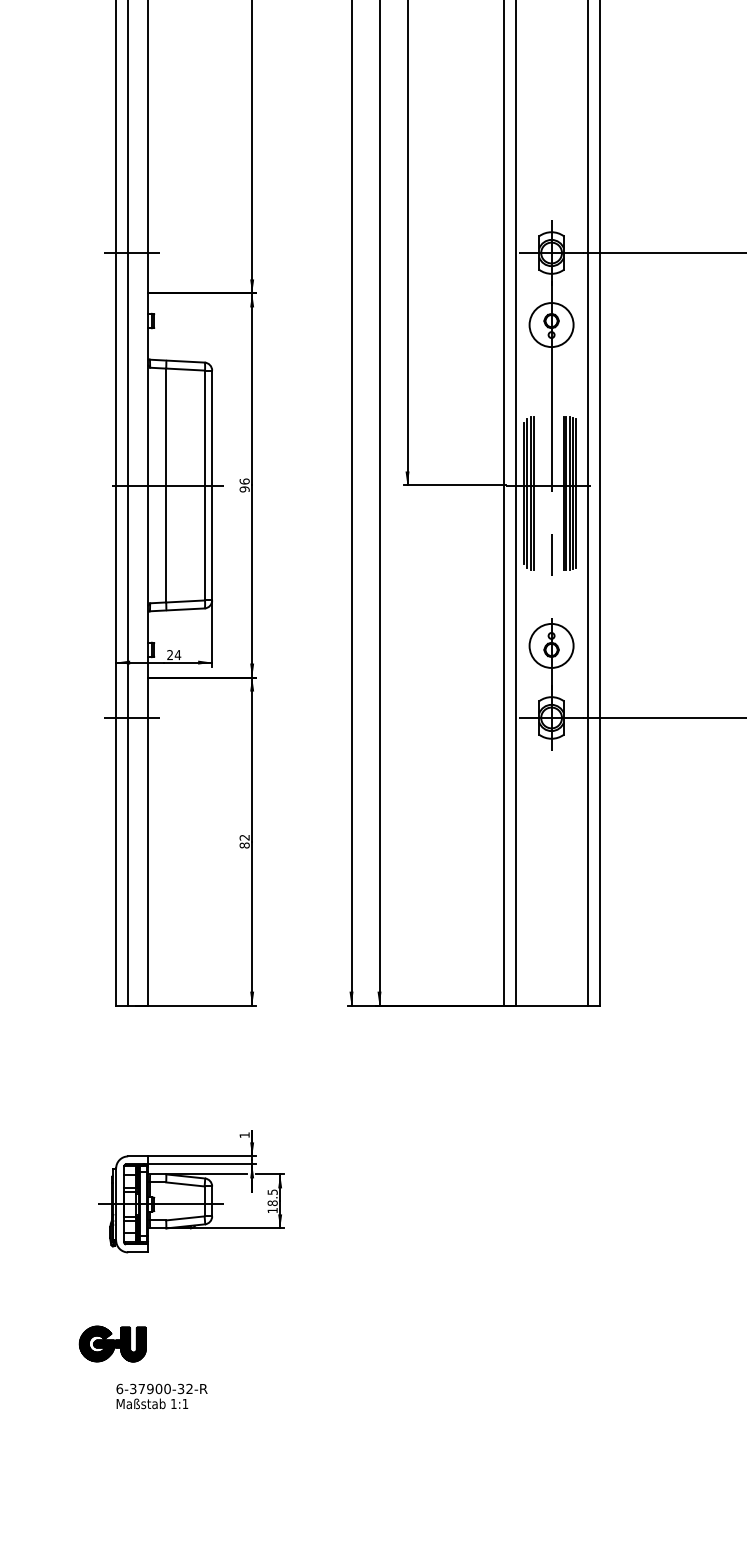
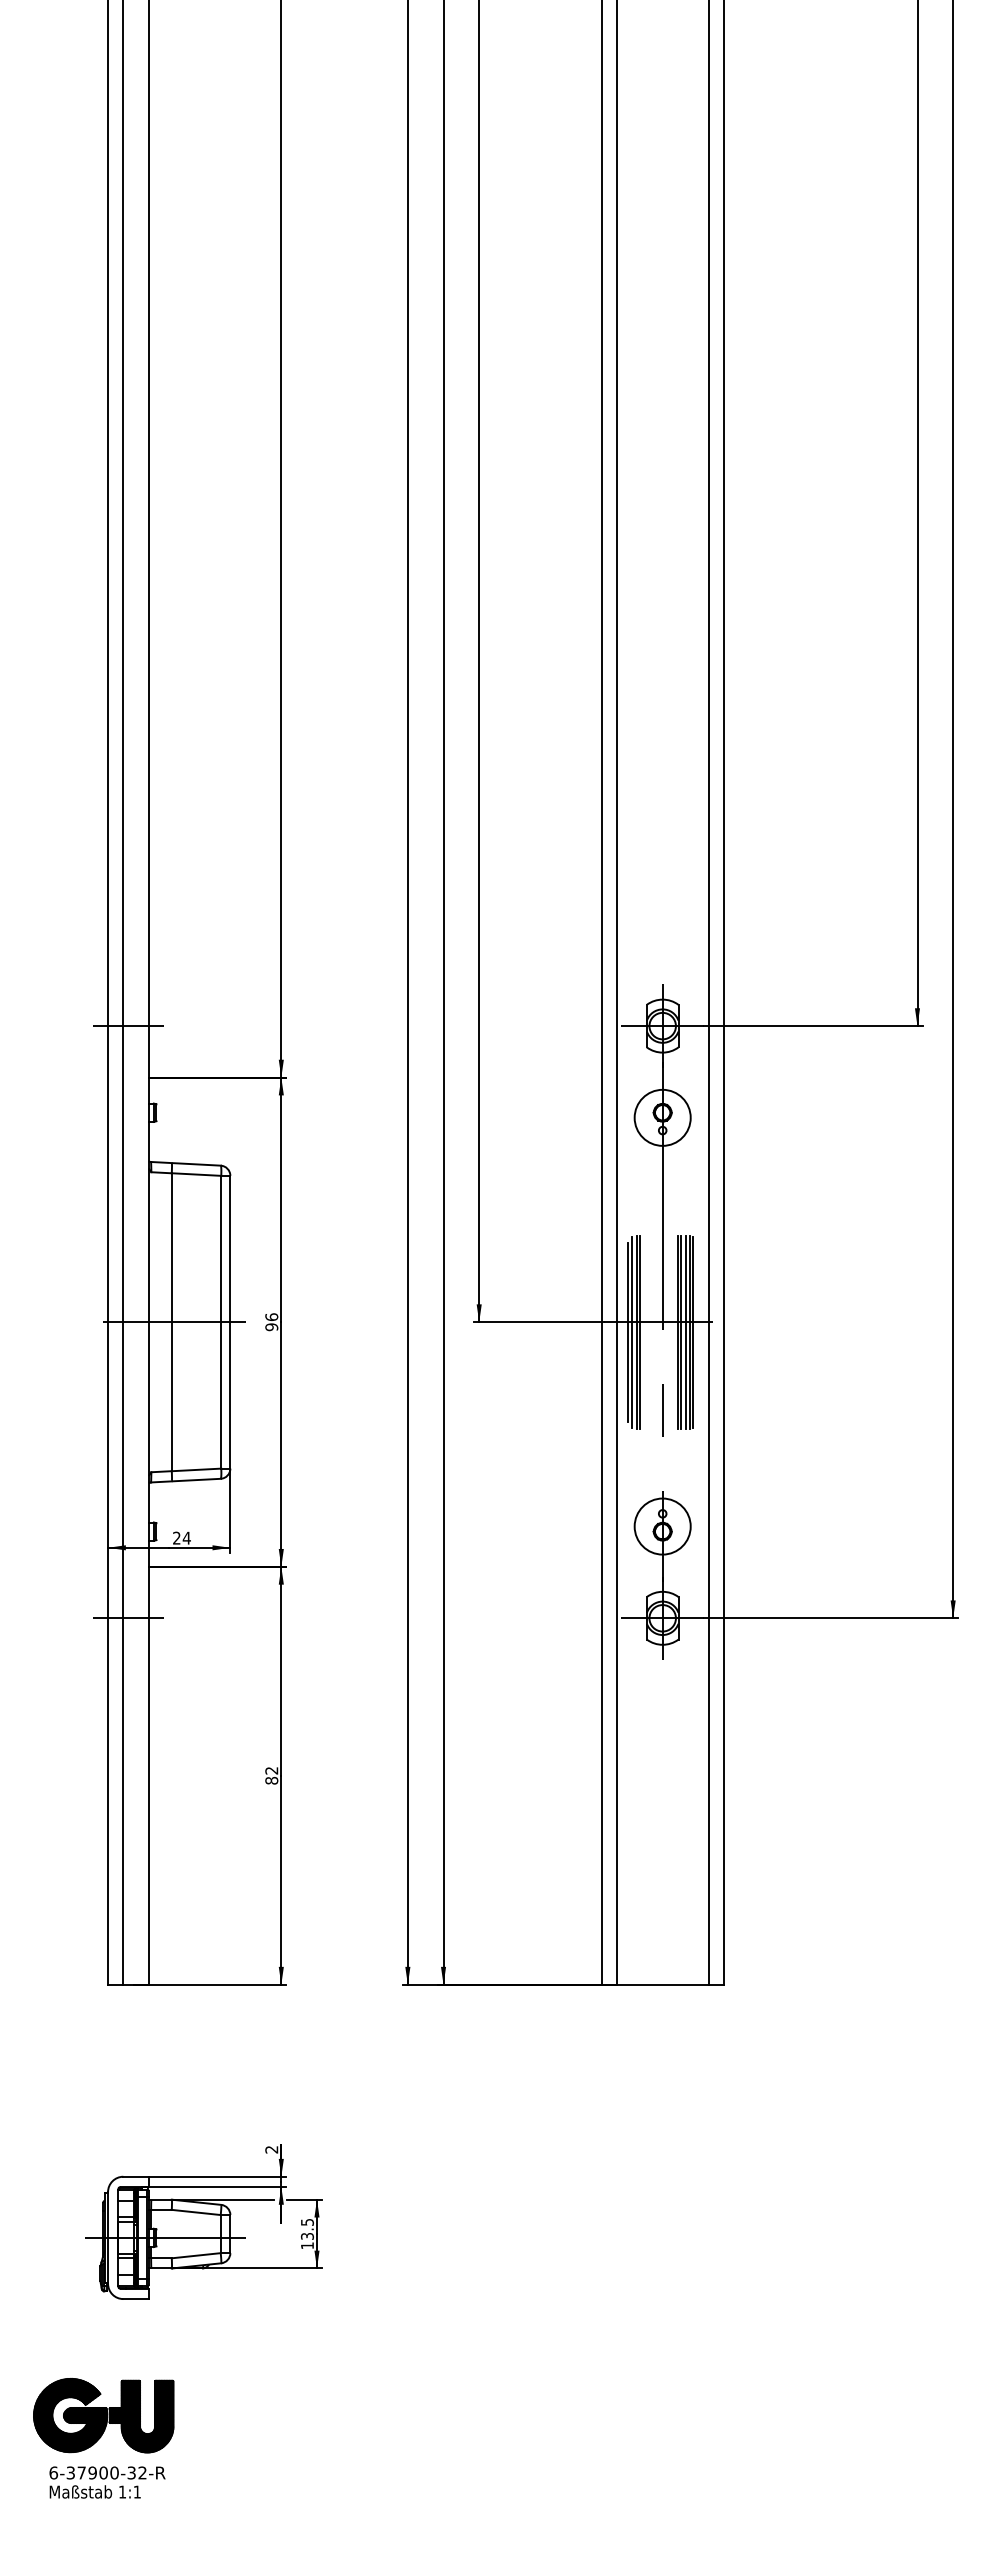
text: (244, 1135) -> (271, 2149), 1 -> 2
text: (272, 1203) -> (307, 2236), 18.5 -> 13.5
part: (112, 1343) -> (103, 2415), size x1.67
text: (162, 1396) -> (107, 2482), moved

